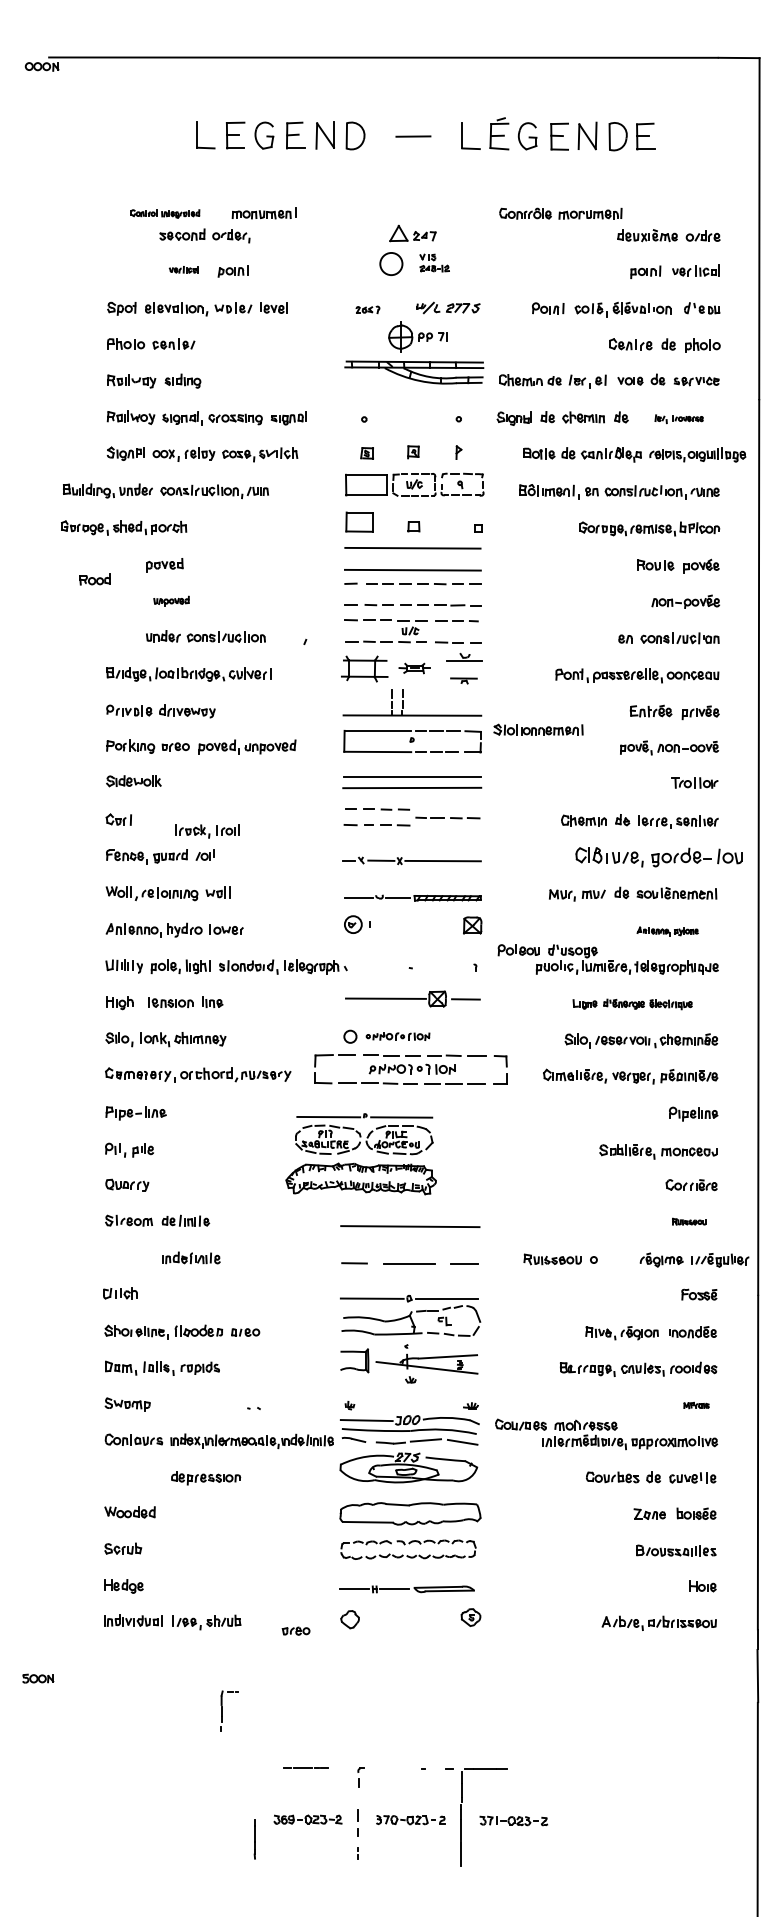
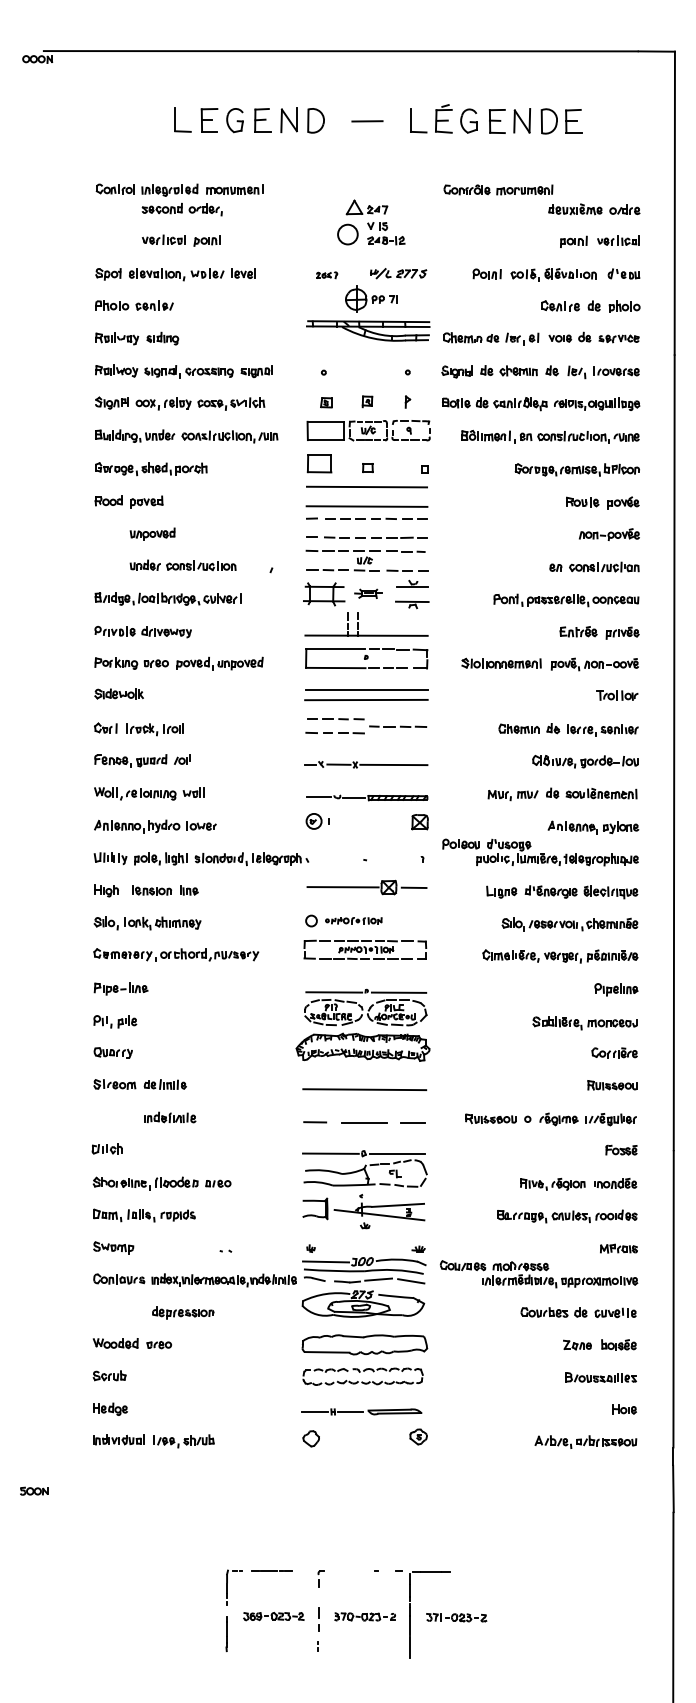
part: (164, 213) -> (146, 189), size x1.67
part: (434, 262) -> (386, 233), size x1.43
part: (183, 269) -> (163, 239), size x1.67
part: (679, 419) -> (603, 372), size x1.67
part: (635, 455) -> (541, 404), moved
part: (165, 491) -> (186, 436), moved
part: (124, 528) -> (151, 469), moved
part: (94, 579) -> (108, 500), moved
part: (171, 600) -> (152, 533), size x1.43
part: (464, 680) -> (412, 604), size x1.43
part: (538, 728) -> (501, 662), moved
part: (206, 831) -> (154, 729), moved
part: (658, 857) -> (585, 761), size x0.71
part: (667, 931) -> (593, 827), size x1.67
part: (632, 1004) -> (562, 892), size x1.43
part: (411, 1068) -> (365, 949), size x0.71
part: (360, 1153) -> (362, 1024), moved
part: (689, 1221) -> (612, 1085), size x1.67
part: (693, 1260) -> (587, 1119), moved
part: (696, 1405) -> (618, 1248), size x1.67
part: (295, 1631) -> (158, 1345), moved
part: (222, 1710) -> (227, 1587), moved

